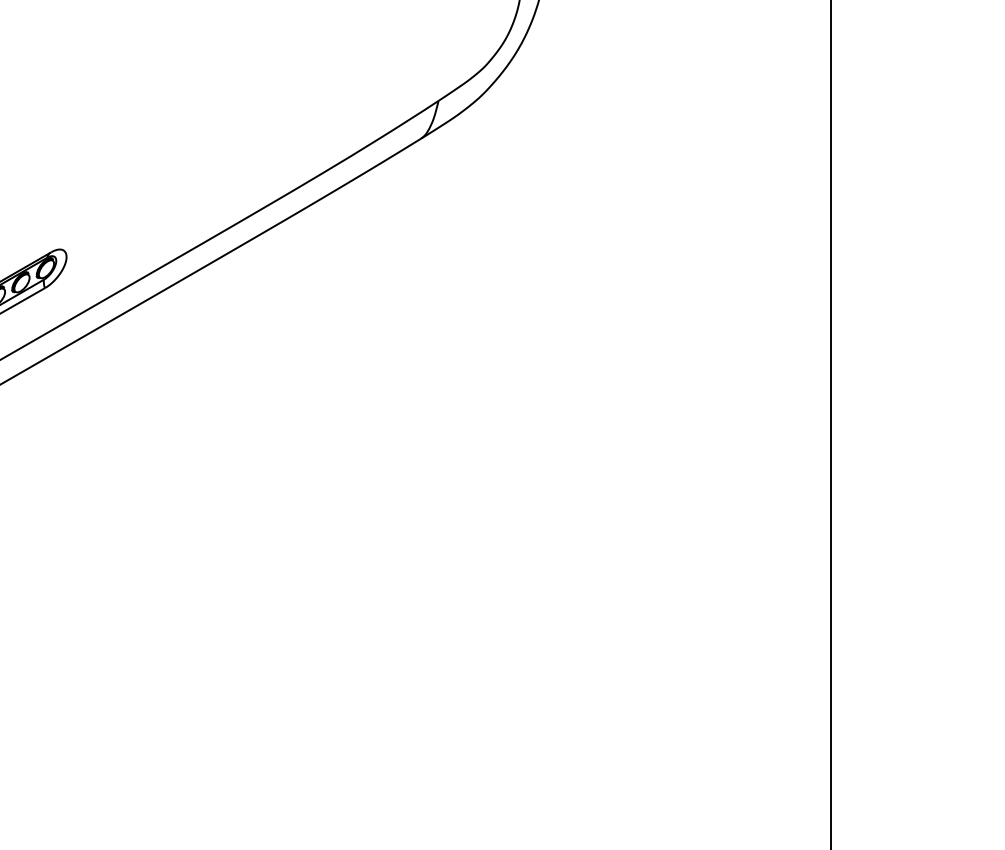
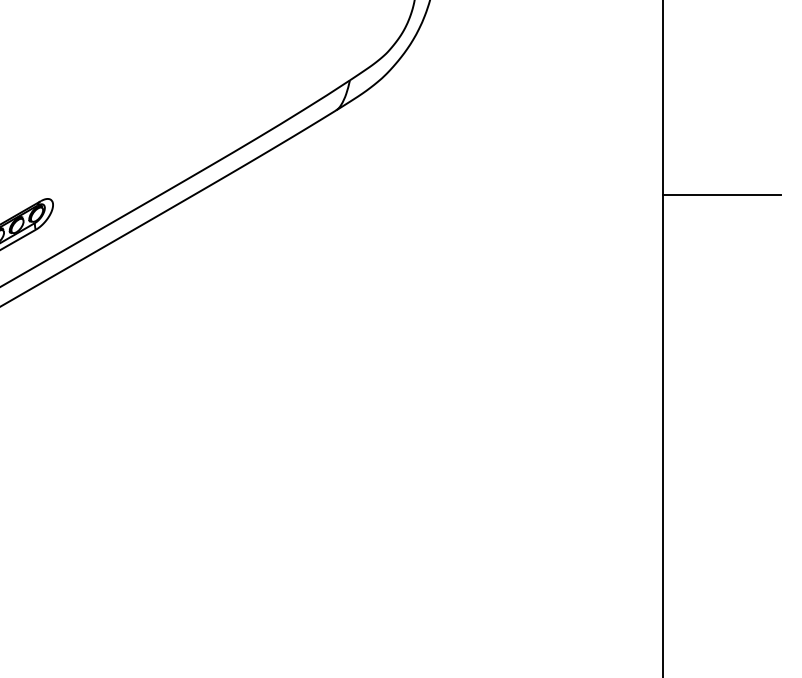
line: (904, 245) -> (721, 195), added

